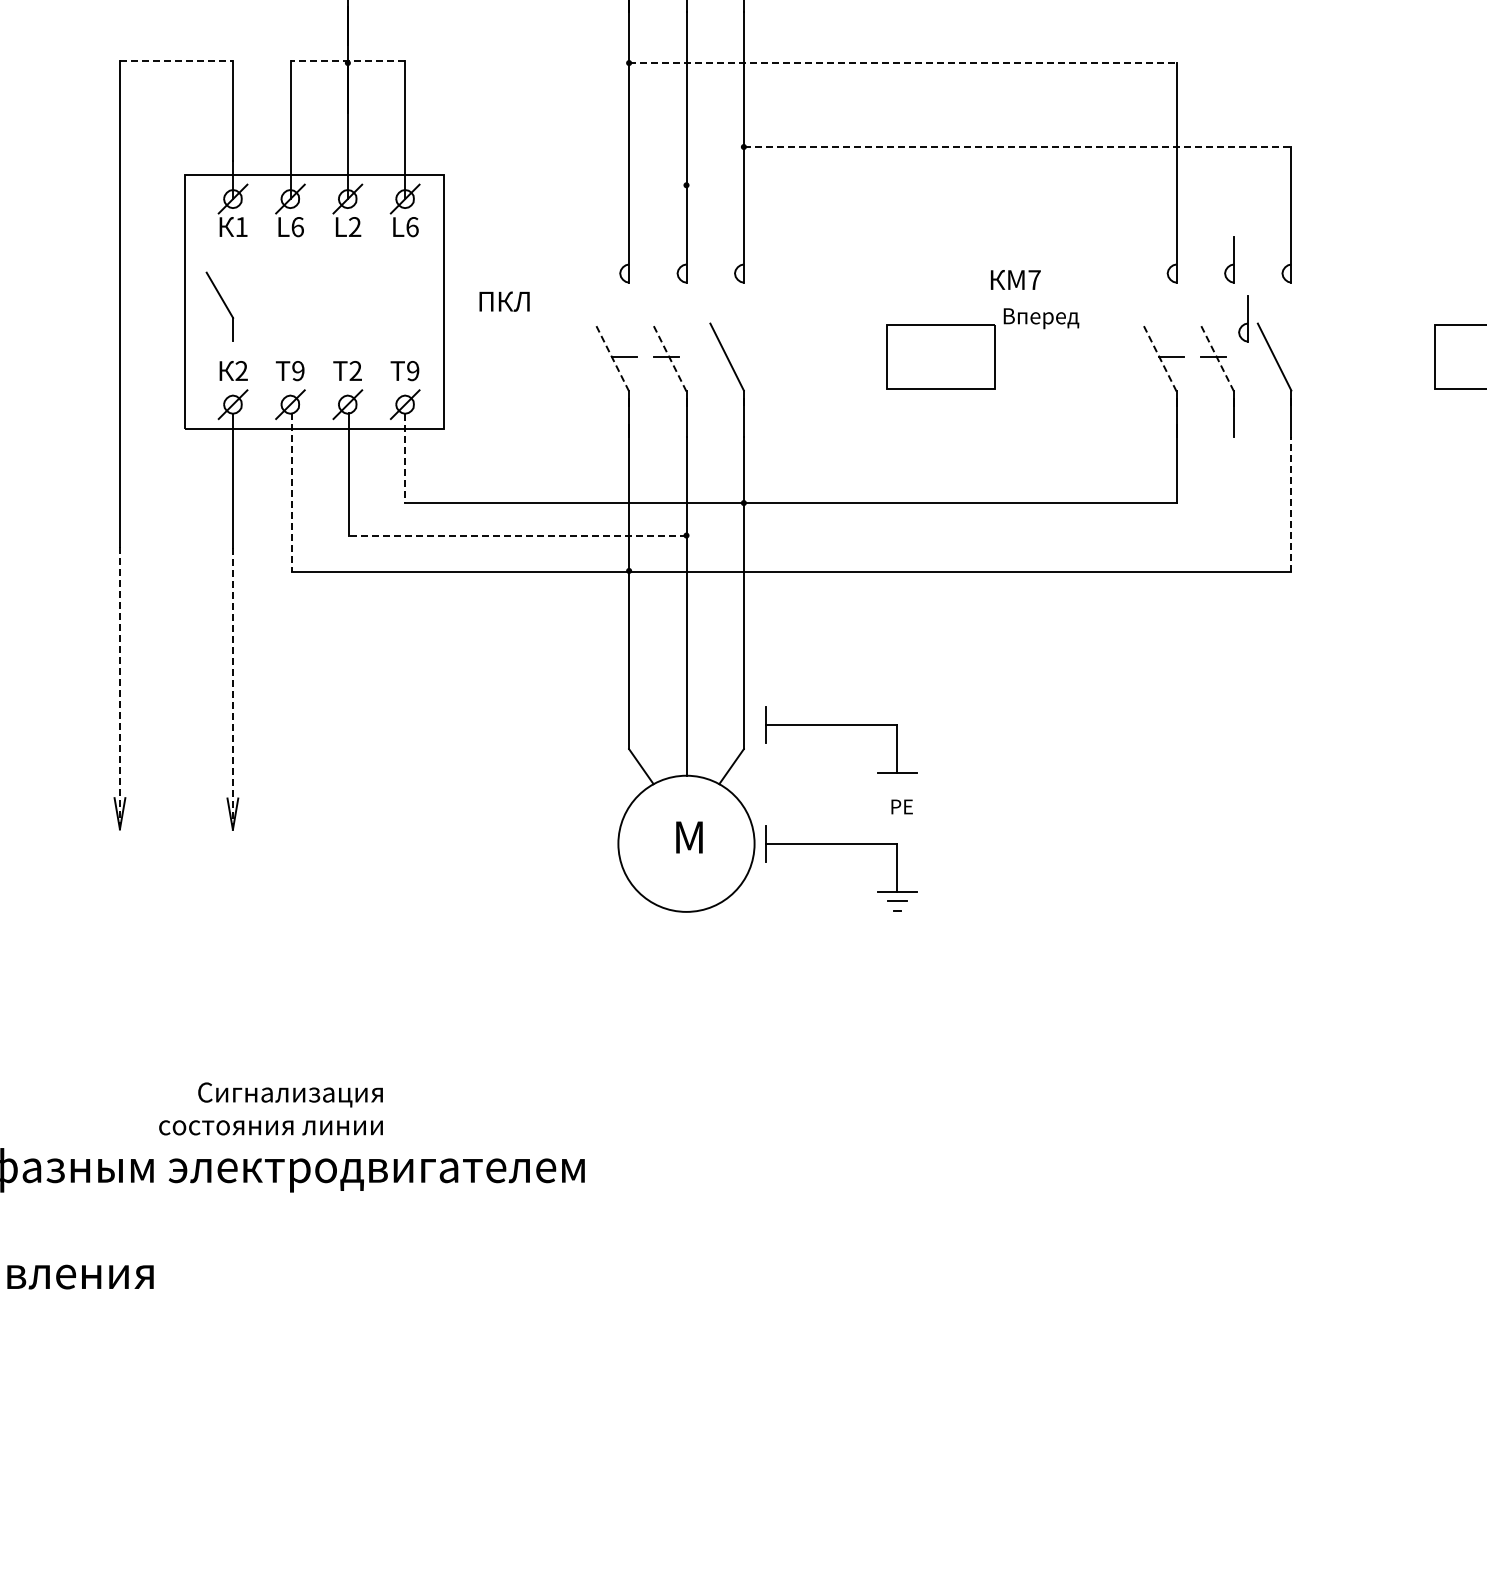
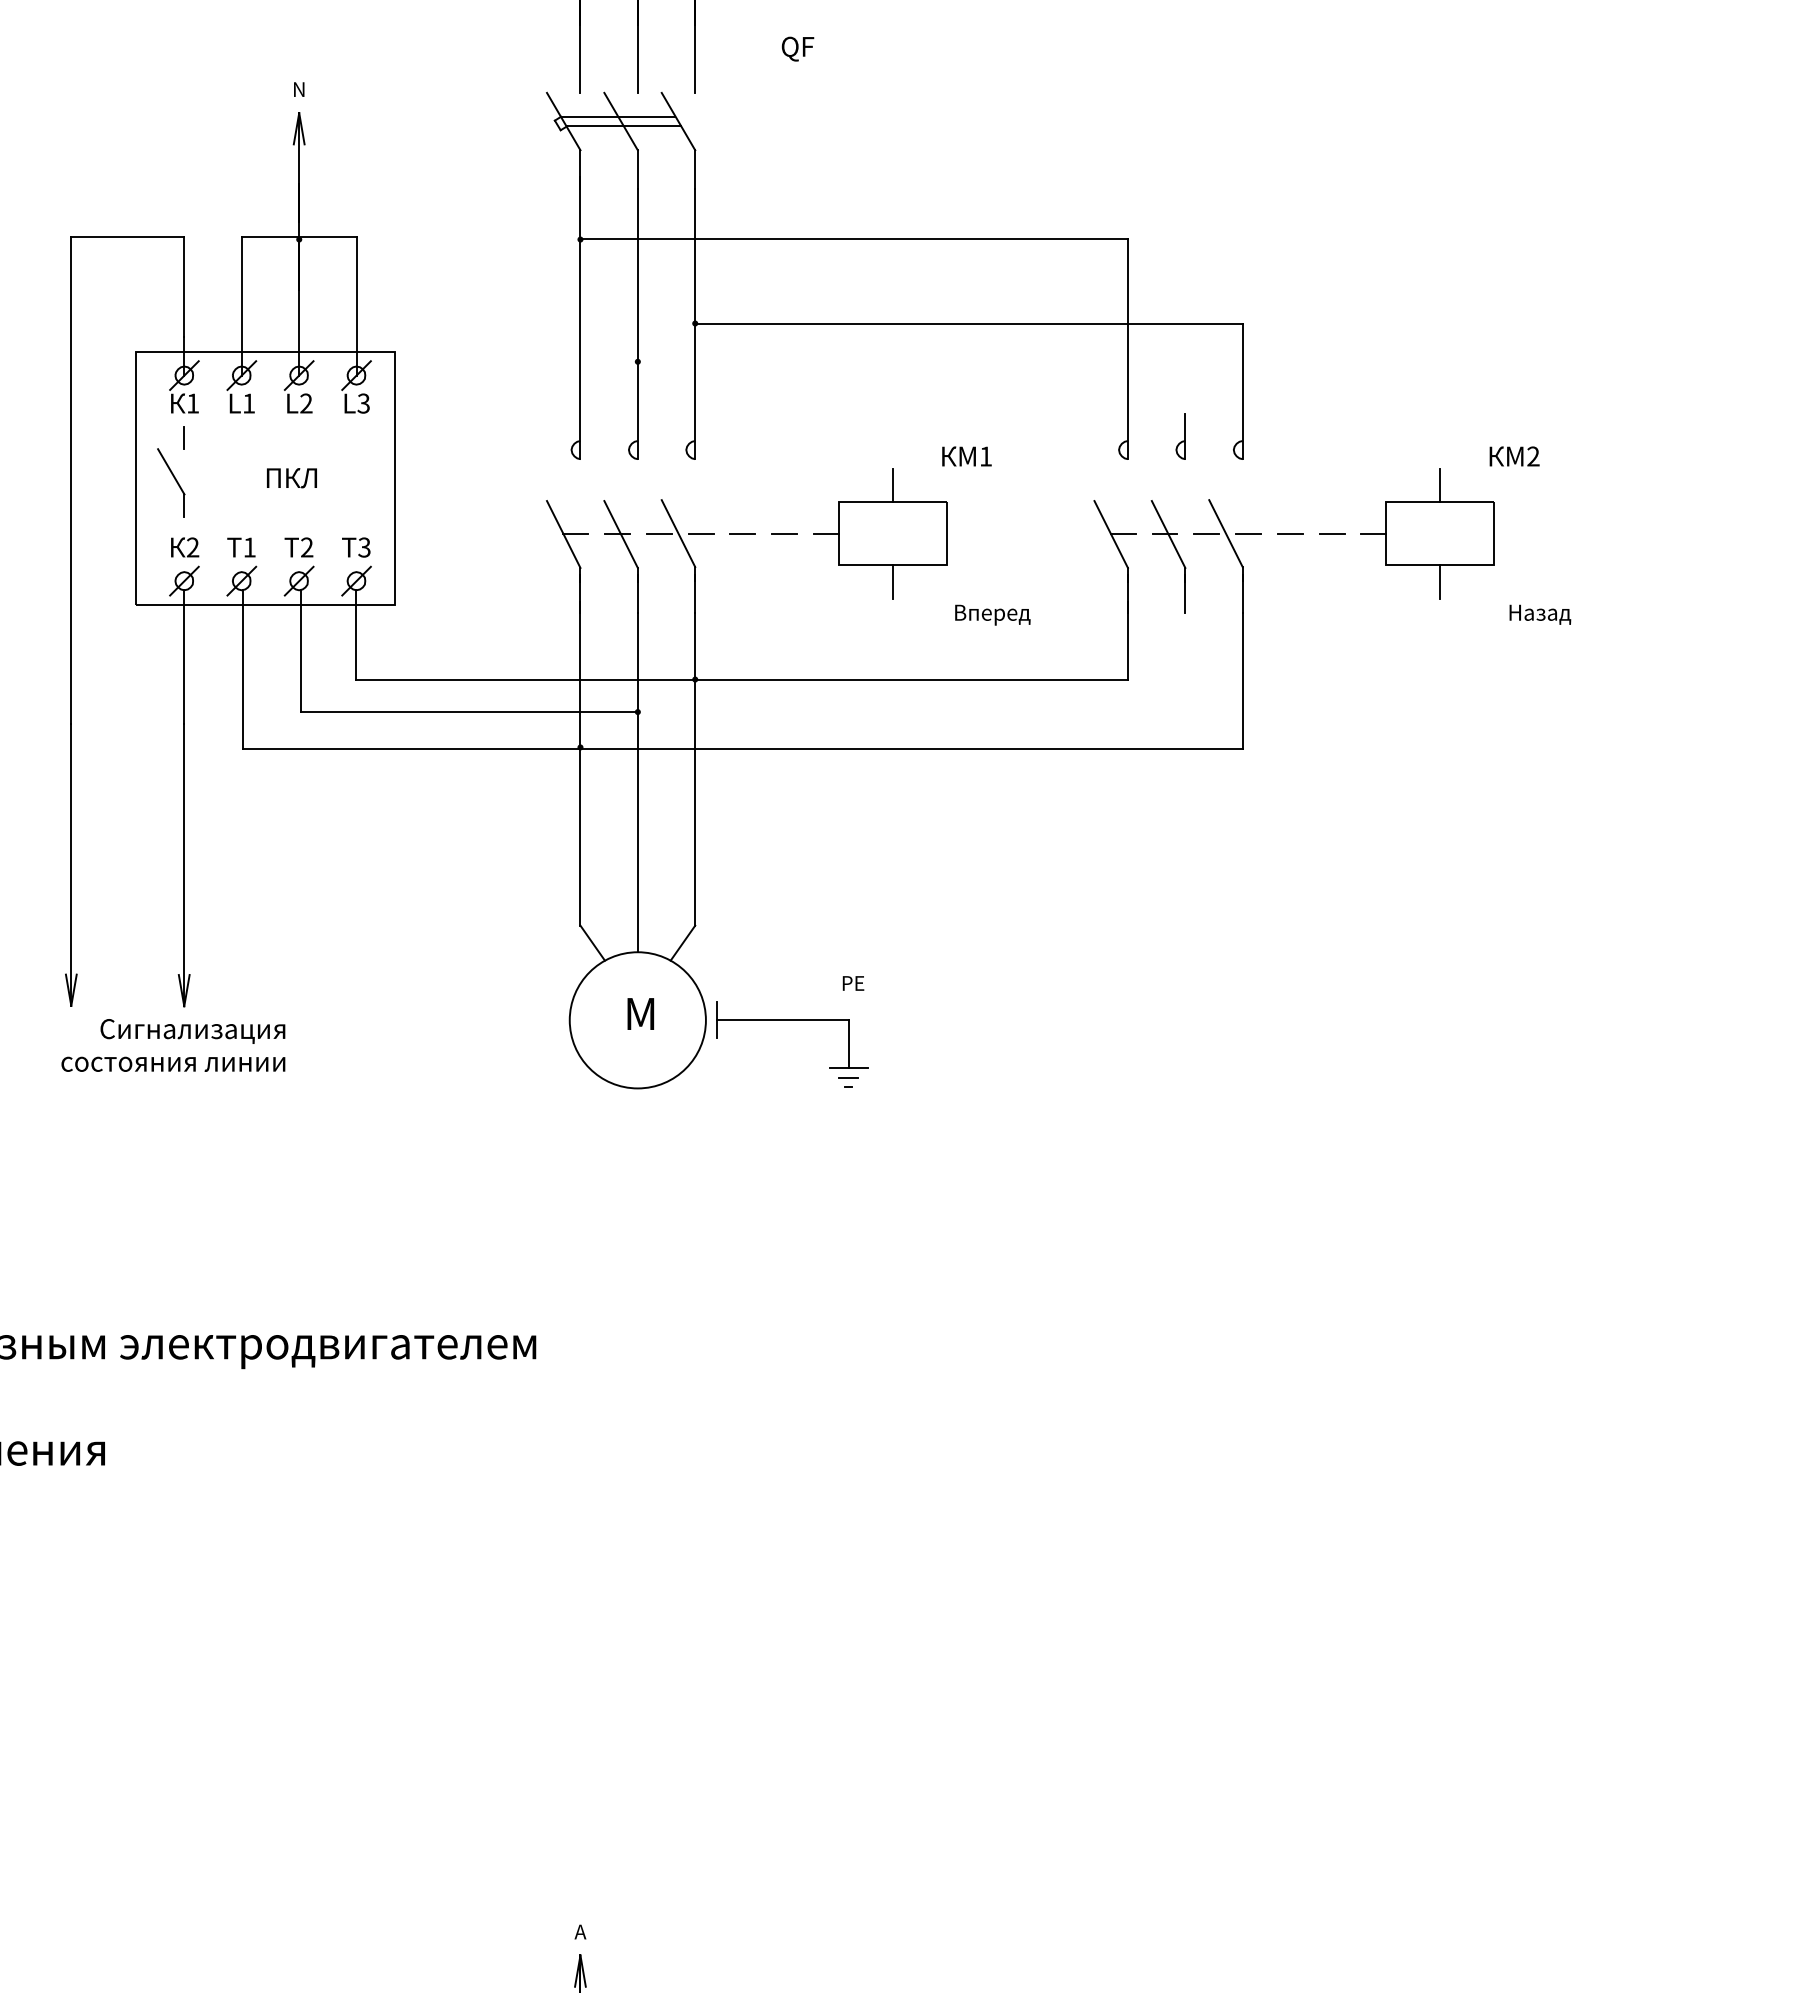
line: (176, 60) -> (127, 237), dashed -> solid
line: (347, 60) -> (298, 237), dashed -> solid
line: (903, 62) -> (854, 239), dashed -> solid
line: (1018, 146) -> (969, 323), dashed -> solid
text: (298, 226) -> (249, 403), L6 -> L1
text: (412, 226) -> (363, 403), L6 -> L3
line: (232, 260) -> (183, 437), added
text: (1035, 279) -> (986, 456), 7 -> 1
text: (504, 301) -> (291, 478), moved
line: (941, 307) -> (892, 484), added
text: (1041, 317) -> (992, 614), moved
part: (1243, 318) -> (1194, 495), removed
line: (707, 356) -> (658, 533), added
line: (749, 356) -> (700, 533), added
line: (791, 356) -> (742, 533), added
line: (833, 356) -> (784, 533), added
line: (874, 356) -> (825, 533), added
line: (1255, 356) -> (1206, 533), added
line: (1297, 356) -> (1248, 533), added
line: (1338, 356) -> (1289, 533), added
line: (1380, 356) -> (1331, 533), added
line: (1422, 356) -> (1373, 533), added
line: (612, 357) -> (563, 534), dashed -> solid
line: (669, 357) -> (620, 534), dashed -> solid
line: (1160, 357) -> (1111, 534), dashed -> solid
line: (1217, 357) -> (1168, 534), dashed -> solid
text: (298, 370) -> (249, 547), T9 -> T1
text: (413, 370) -> (364, 547), T9 -> T3
line: (941, 404) -> (892, 581), added
line: (405, 457) -> (356, 634), dashed -> solid
line: (292, 492) -> (243, 669), dashed -> solid
line: (1291, 504) -> (1242, 681), dashed -> solid
line: (518, 535) -> (469, 712), dashed -> solid
line: (120, 687) -> (71, 864), dashed -> solid
line: (233, 687) -> (184, 864), dashed -> solid
part: (841, 724) -> (792, 901), removed
text: (271, 1108) -> (173, 1045), moved

